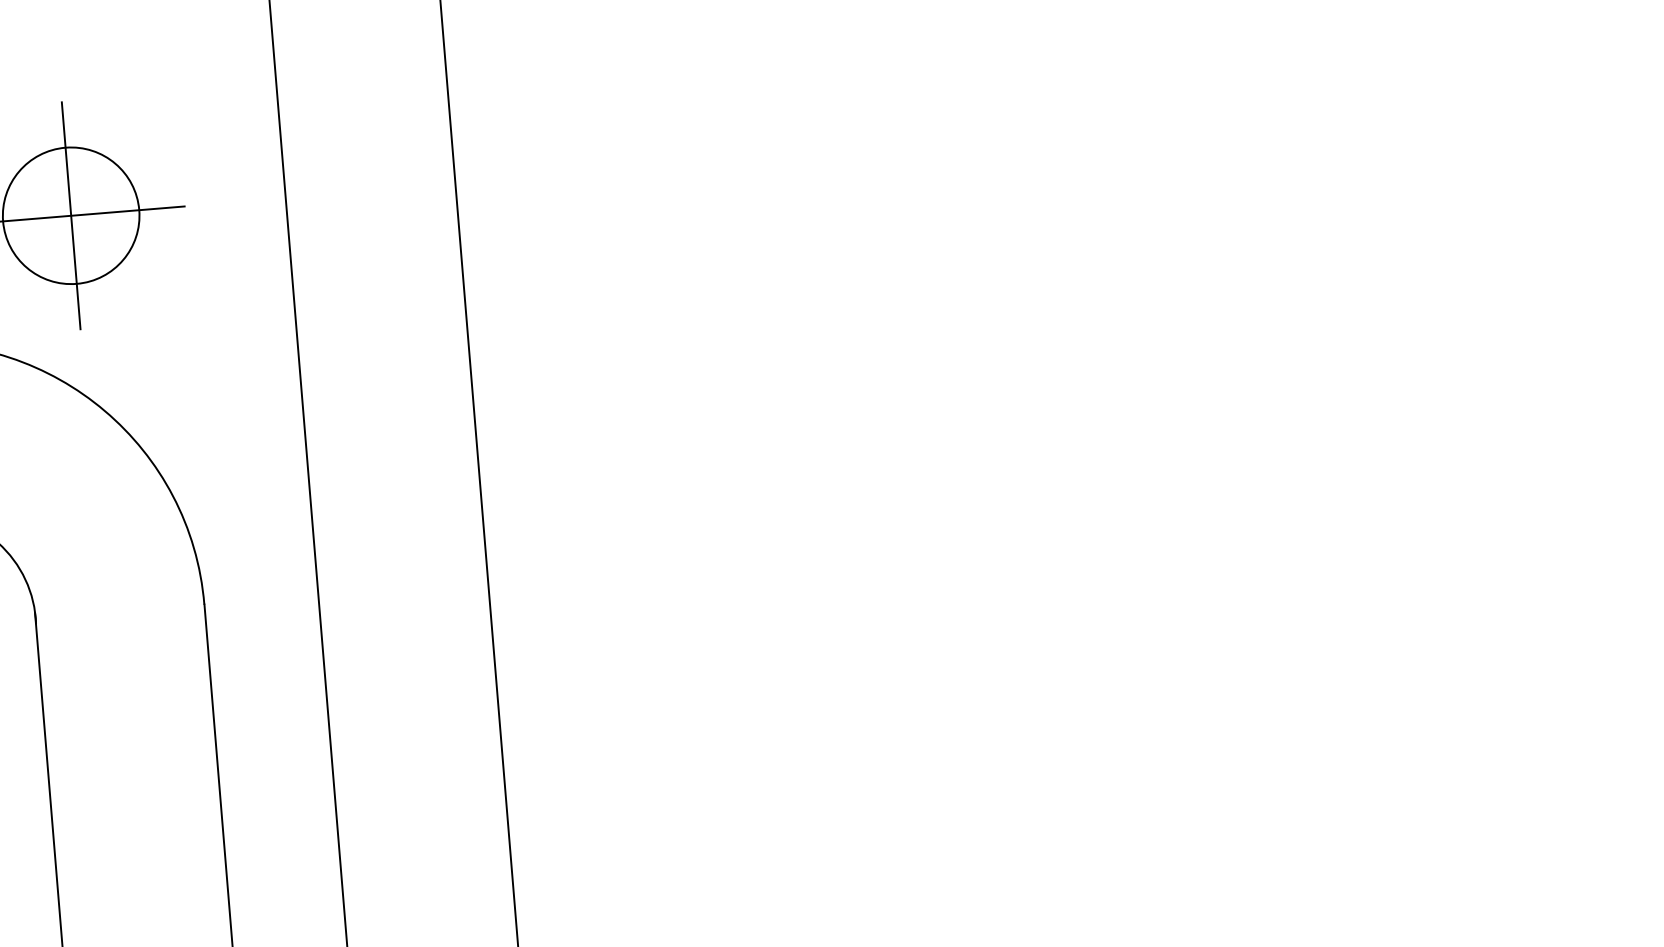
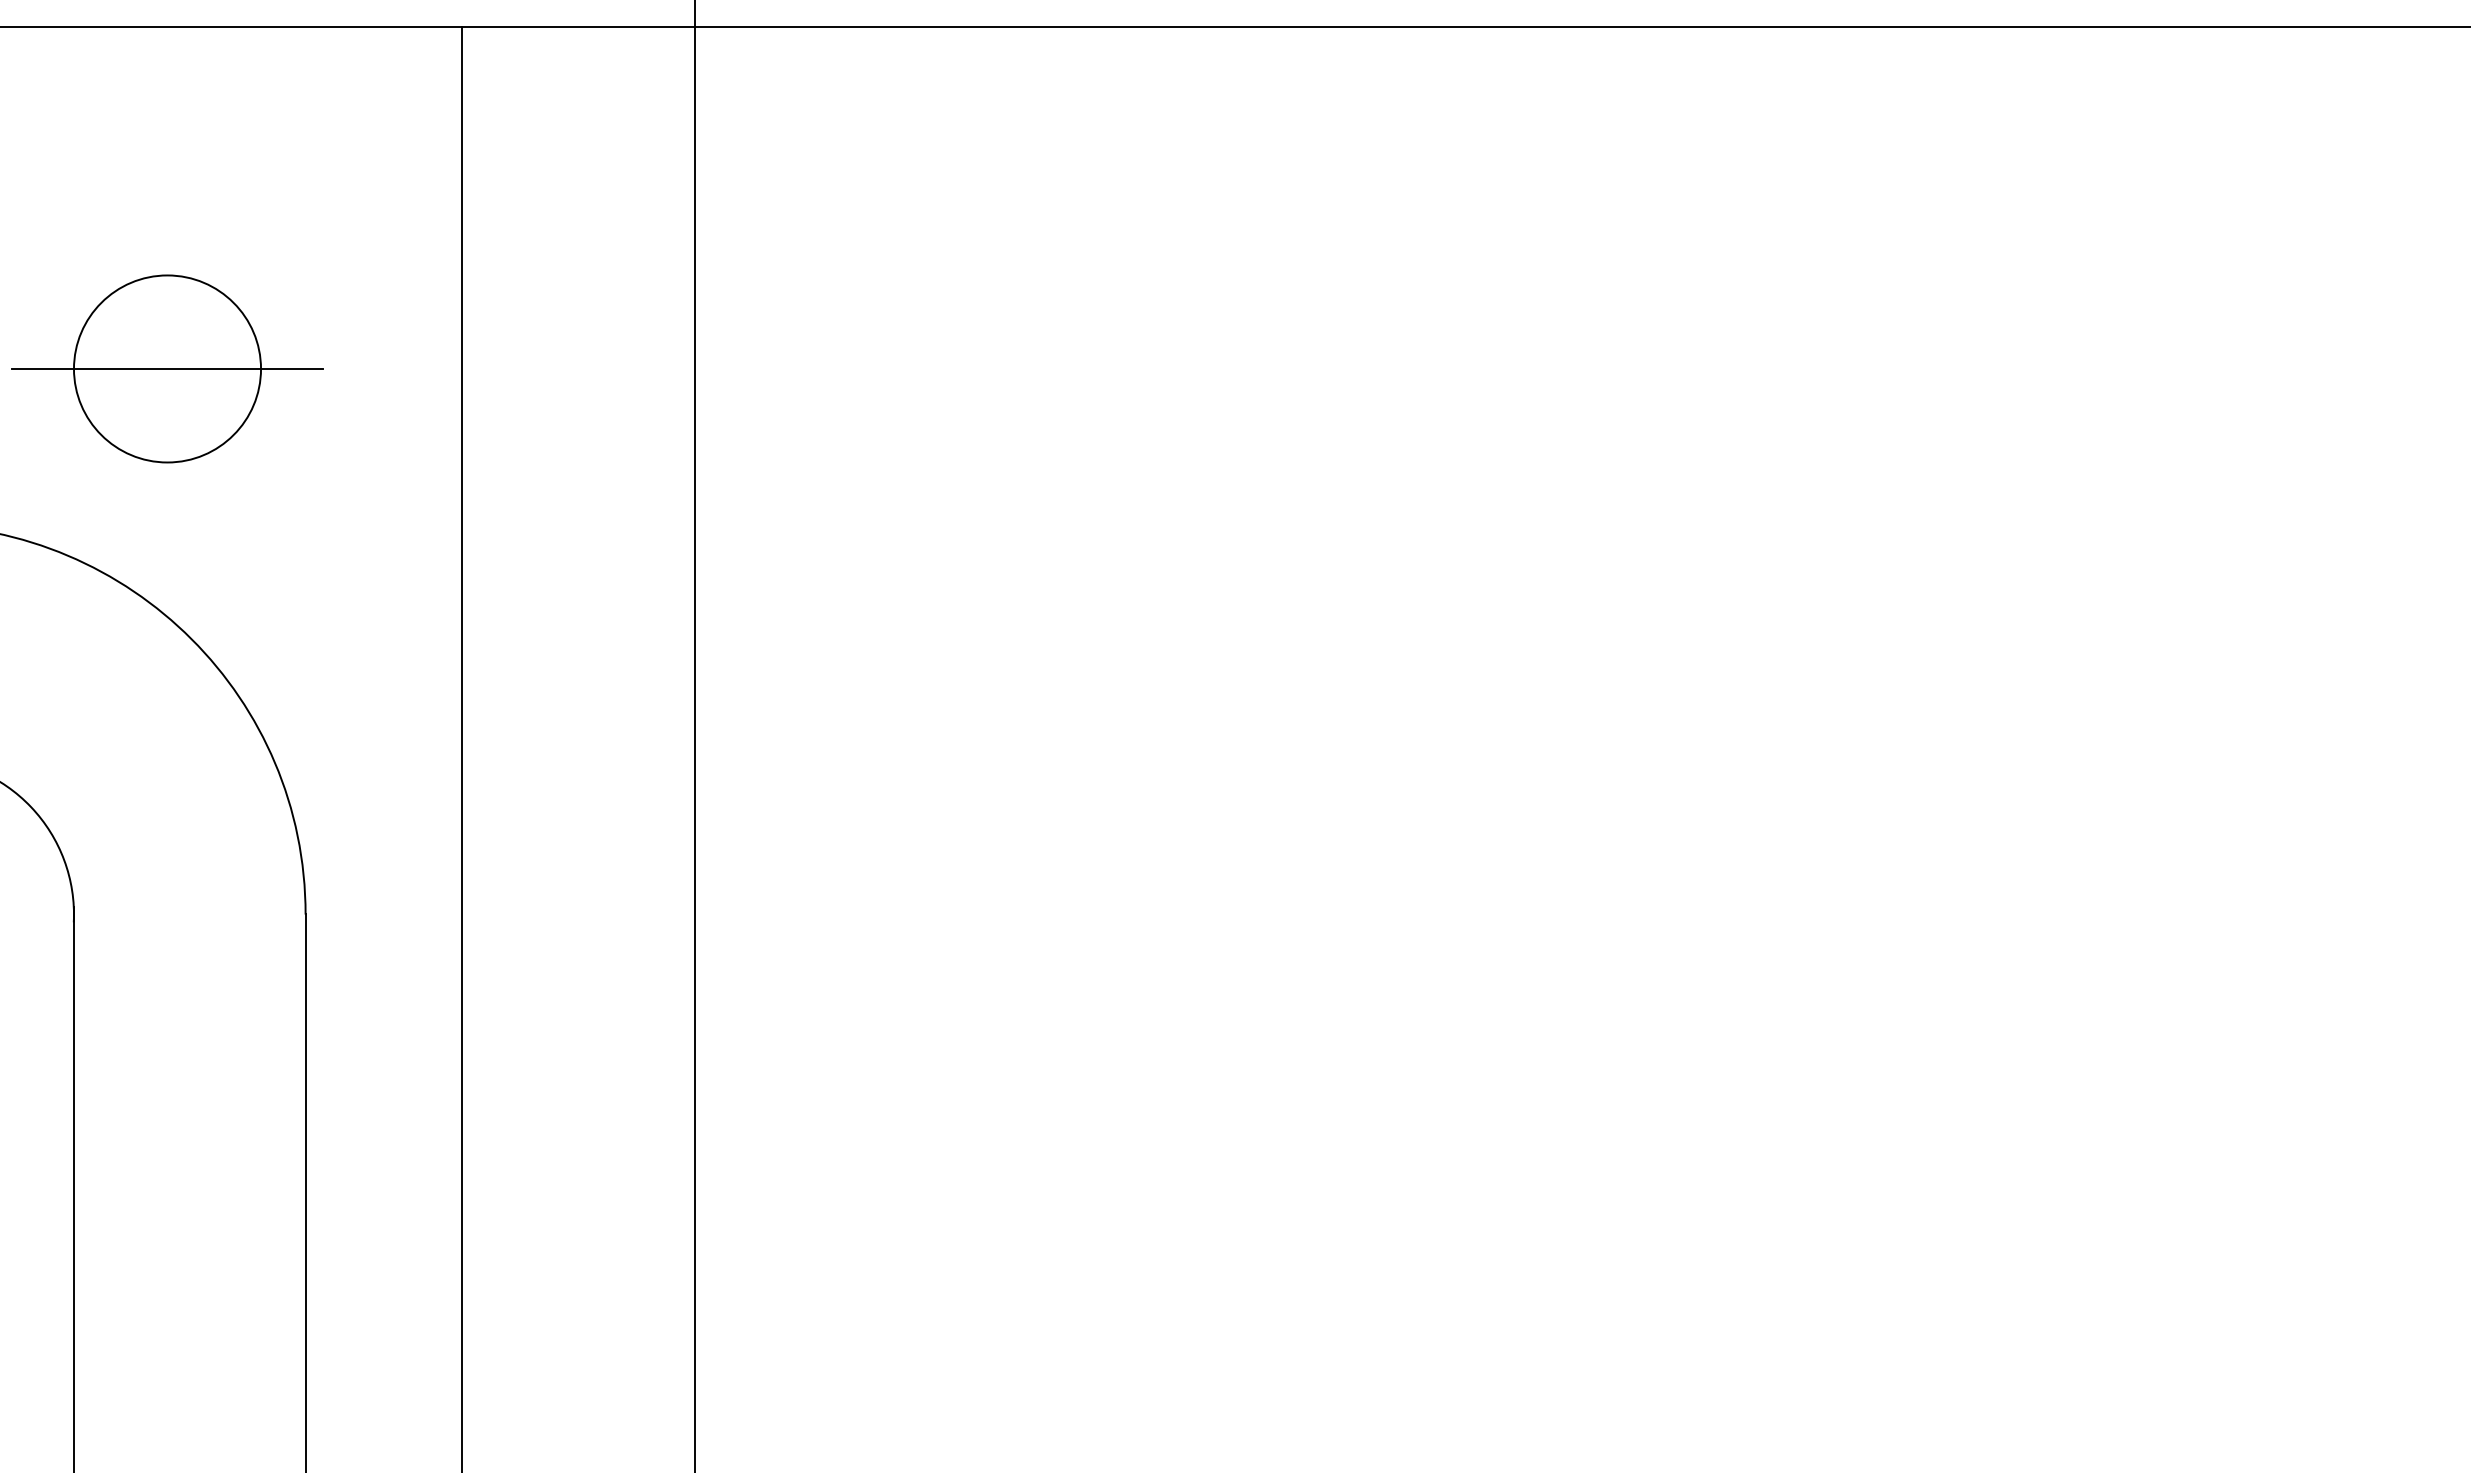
line: (71, 215) -> (167, 368), removed

